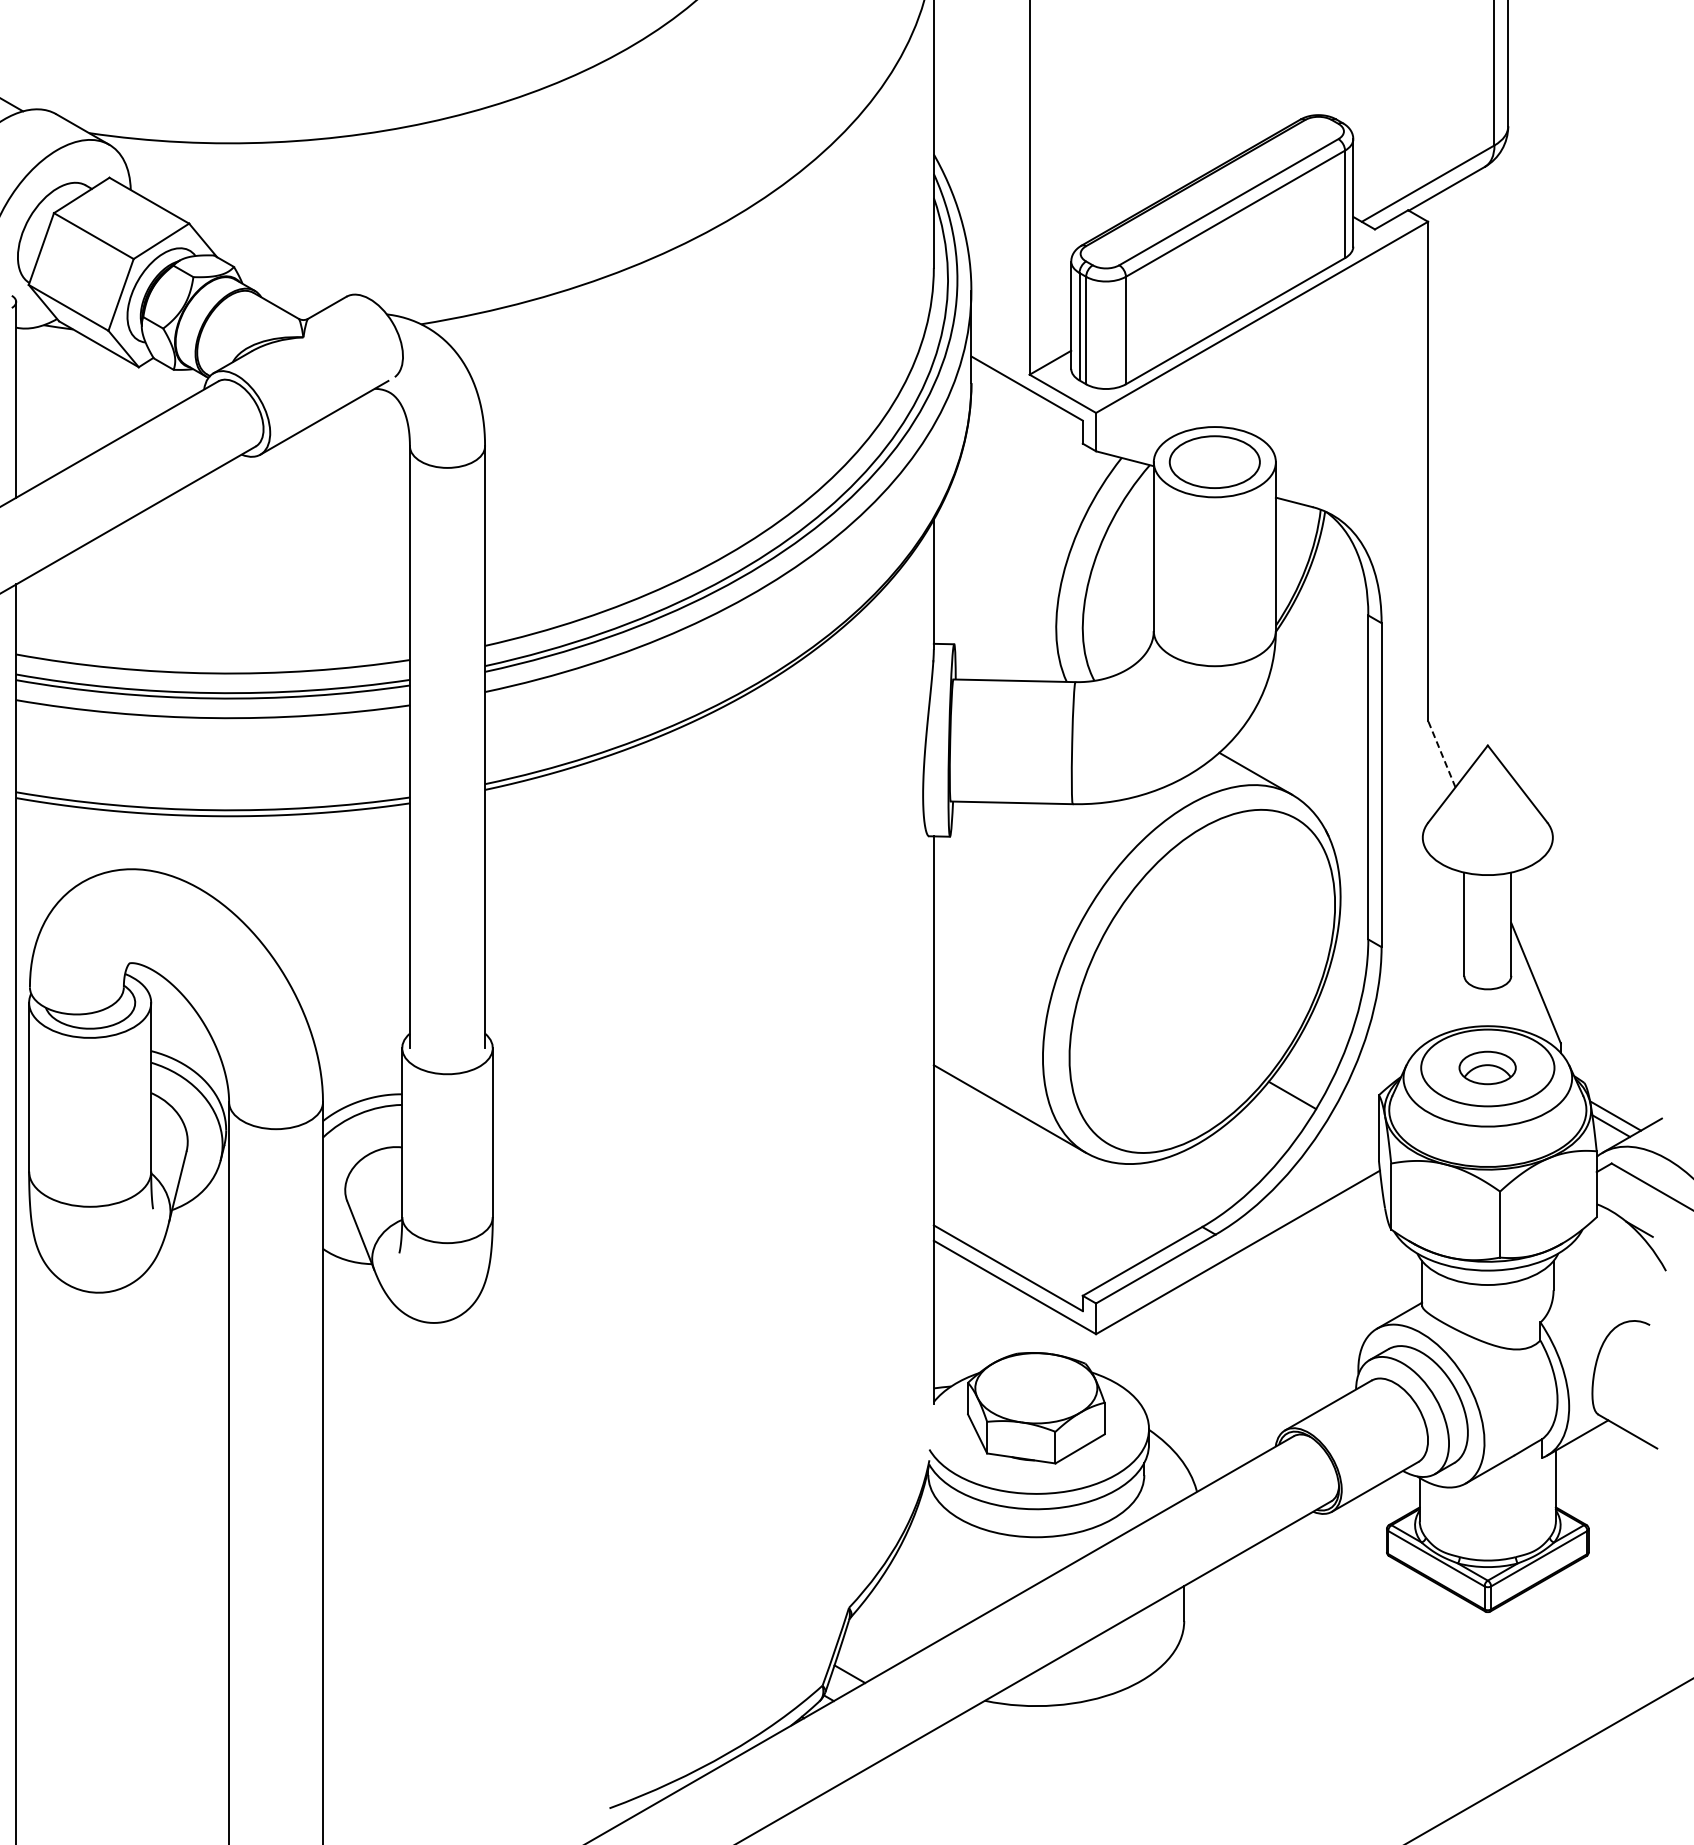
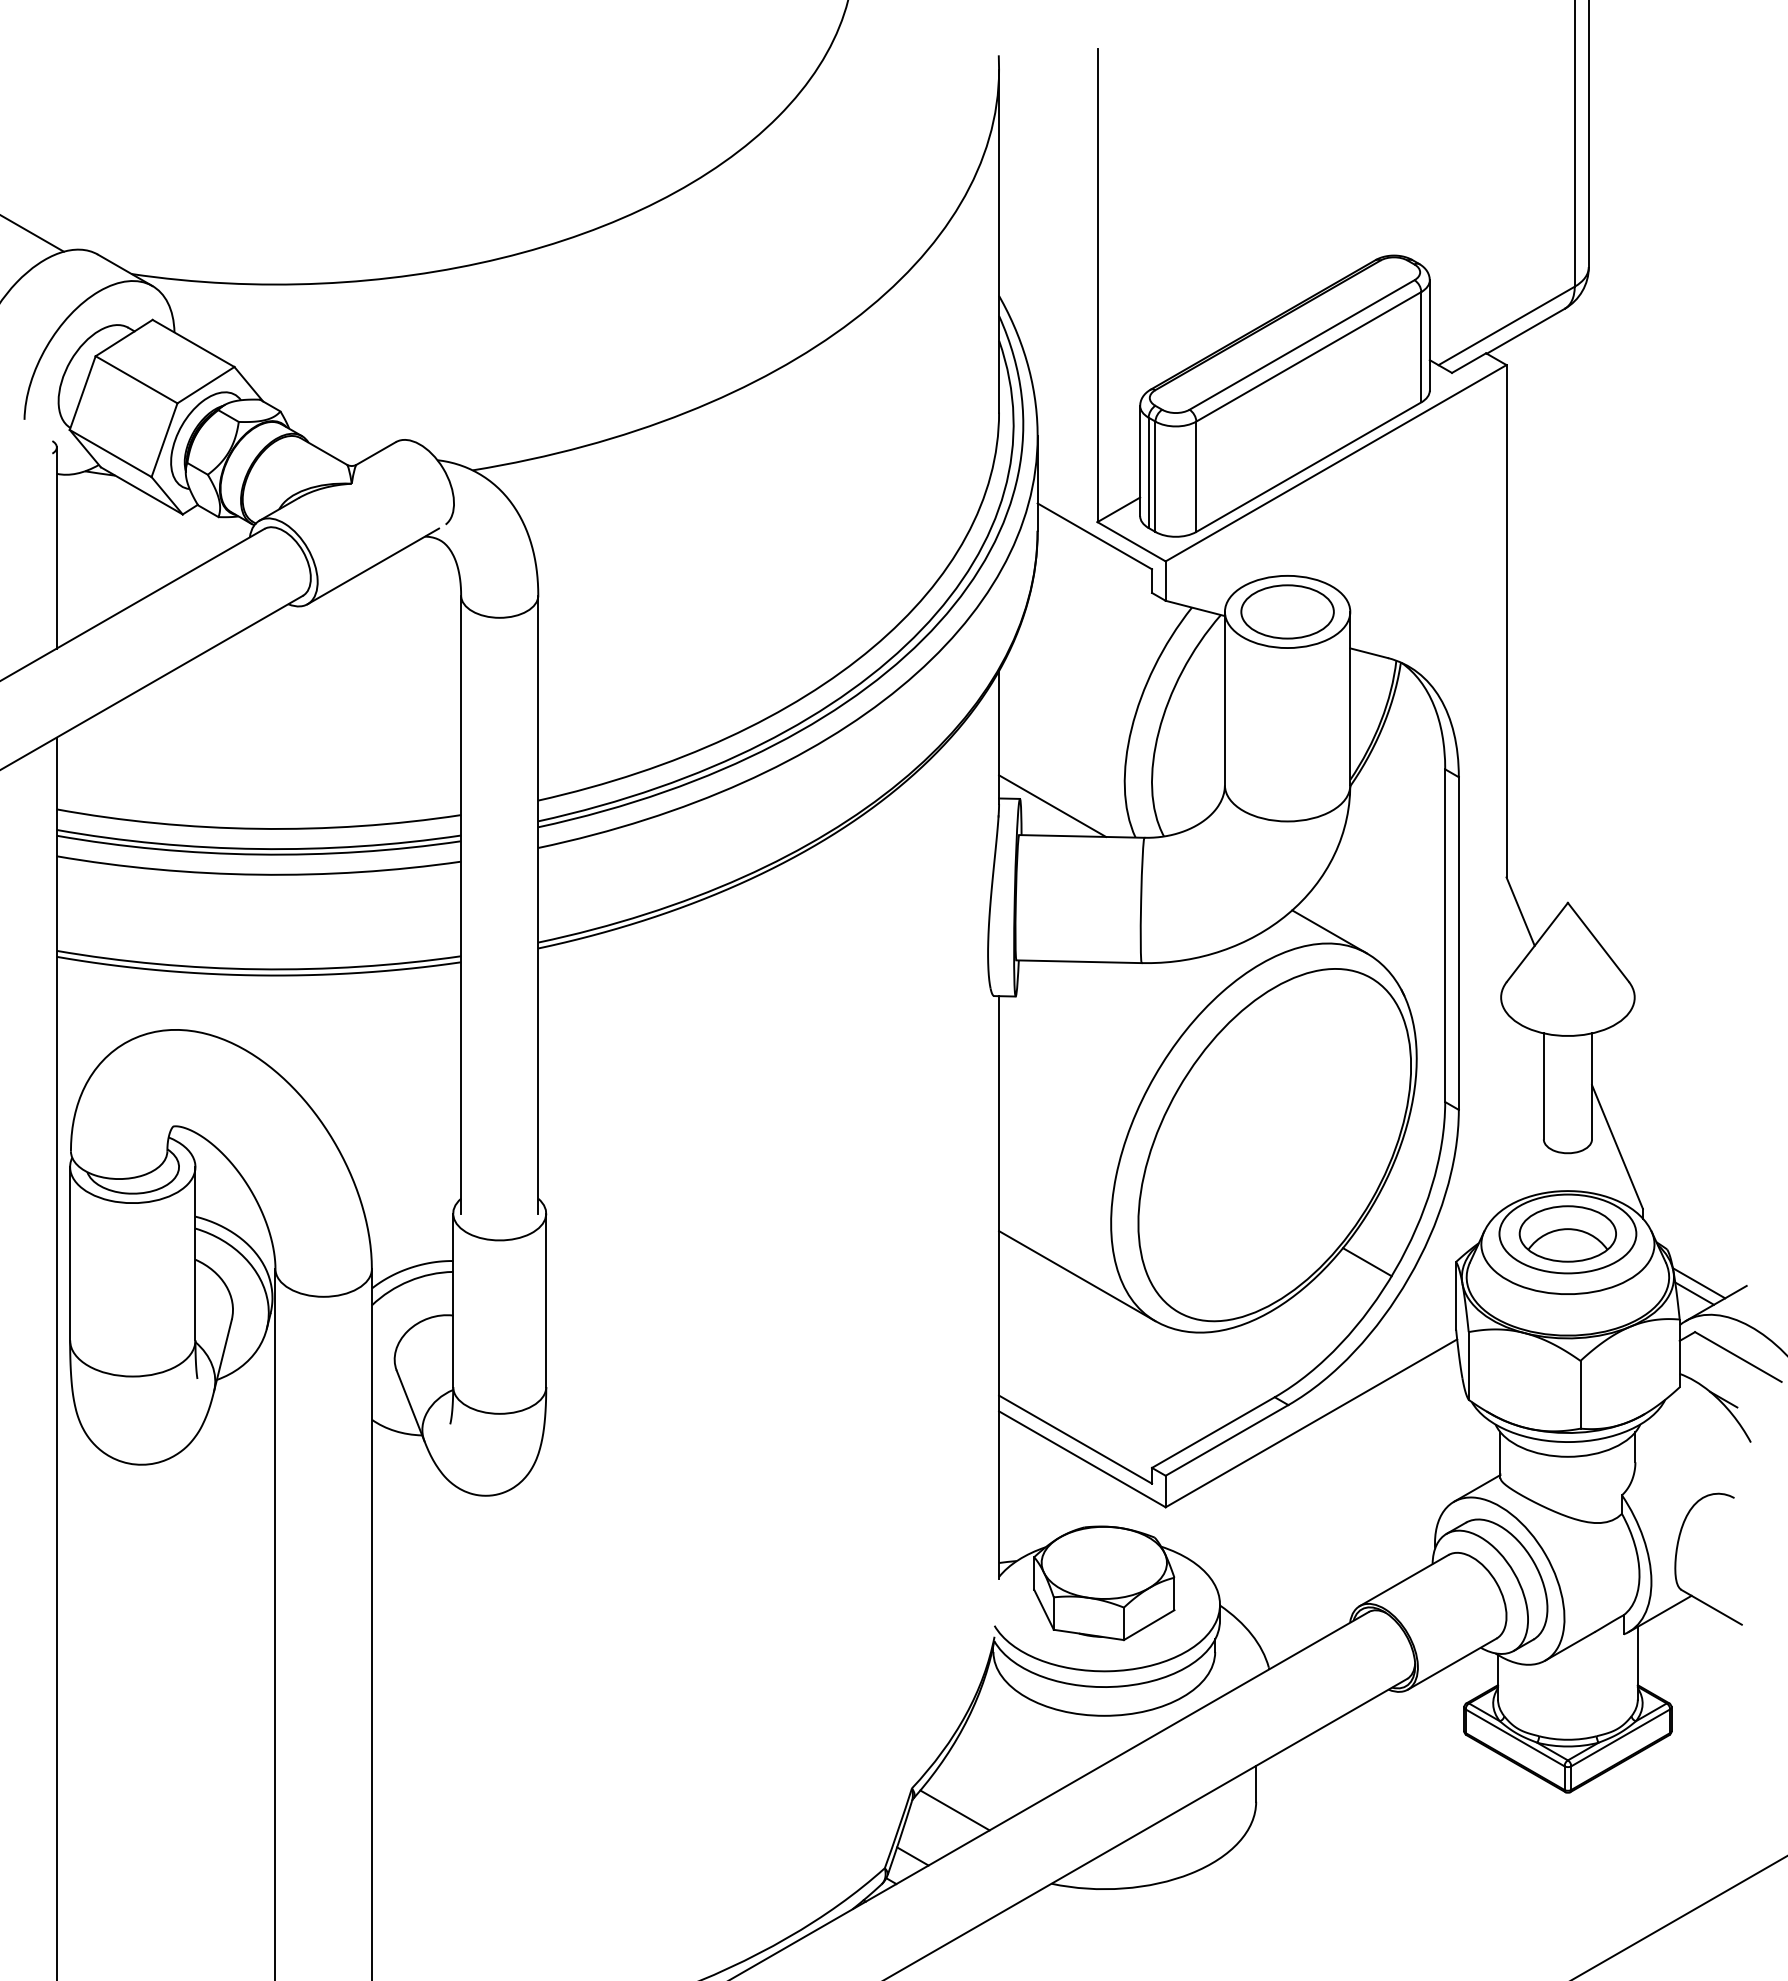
line: (985, 650) -> (1052, 805), added
line: (1441, 753) -> (1520, 911), dashed -> solid
part: (1487, 1067) -> (1567, 1233), size x1.67
line: (890, 1629) -> (954, 1810), added

